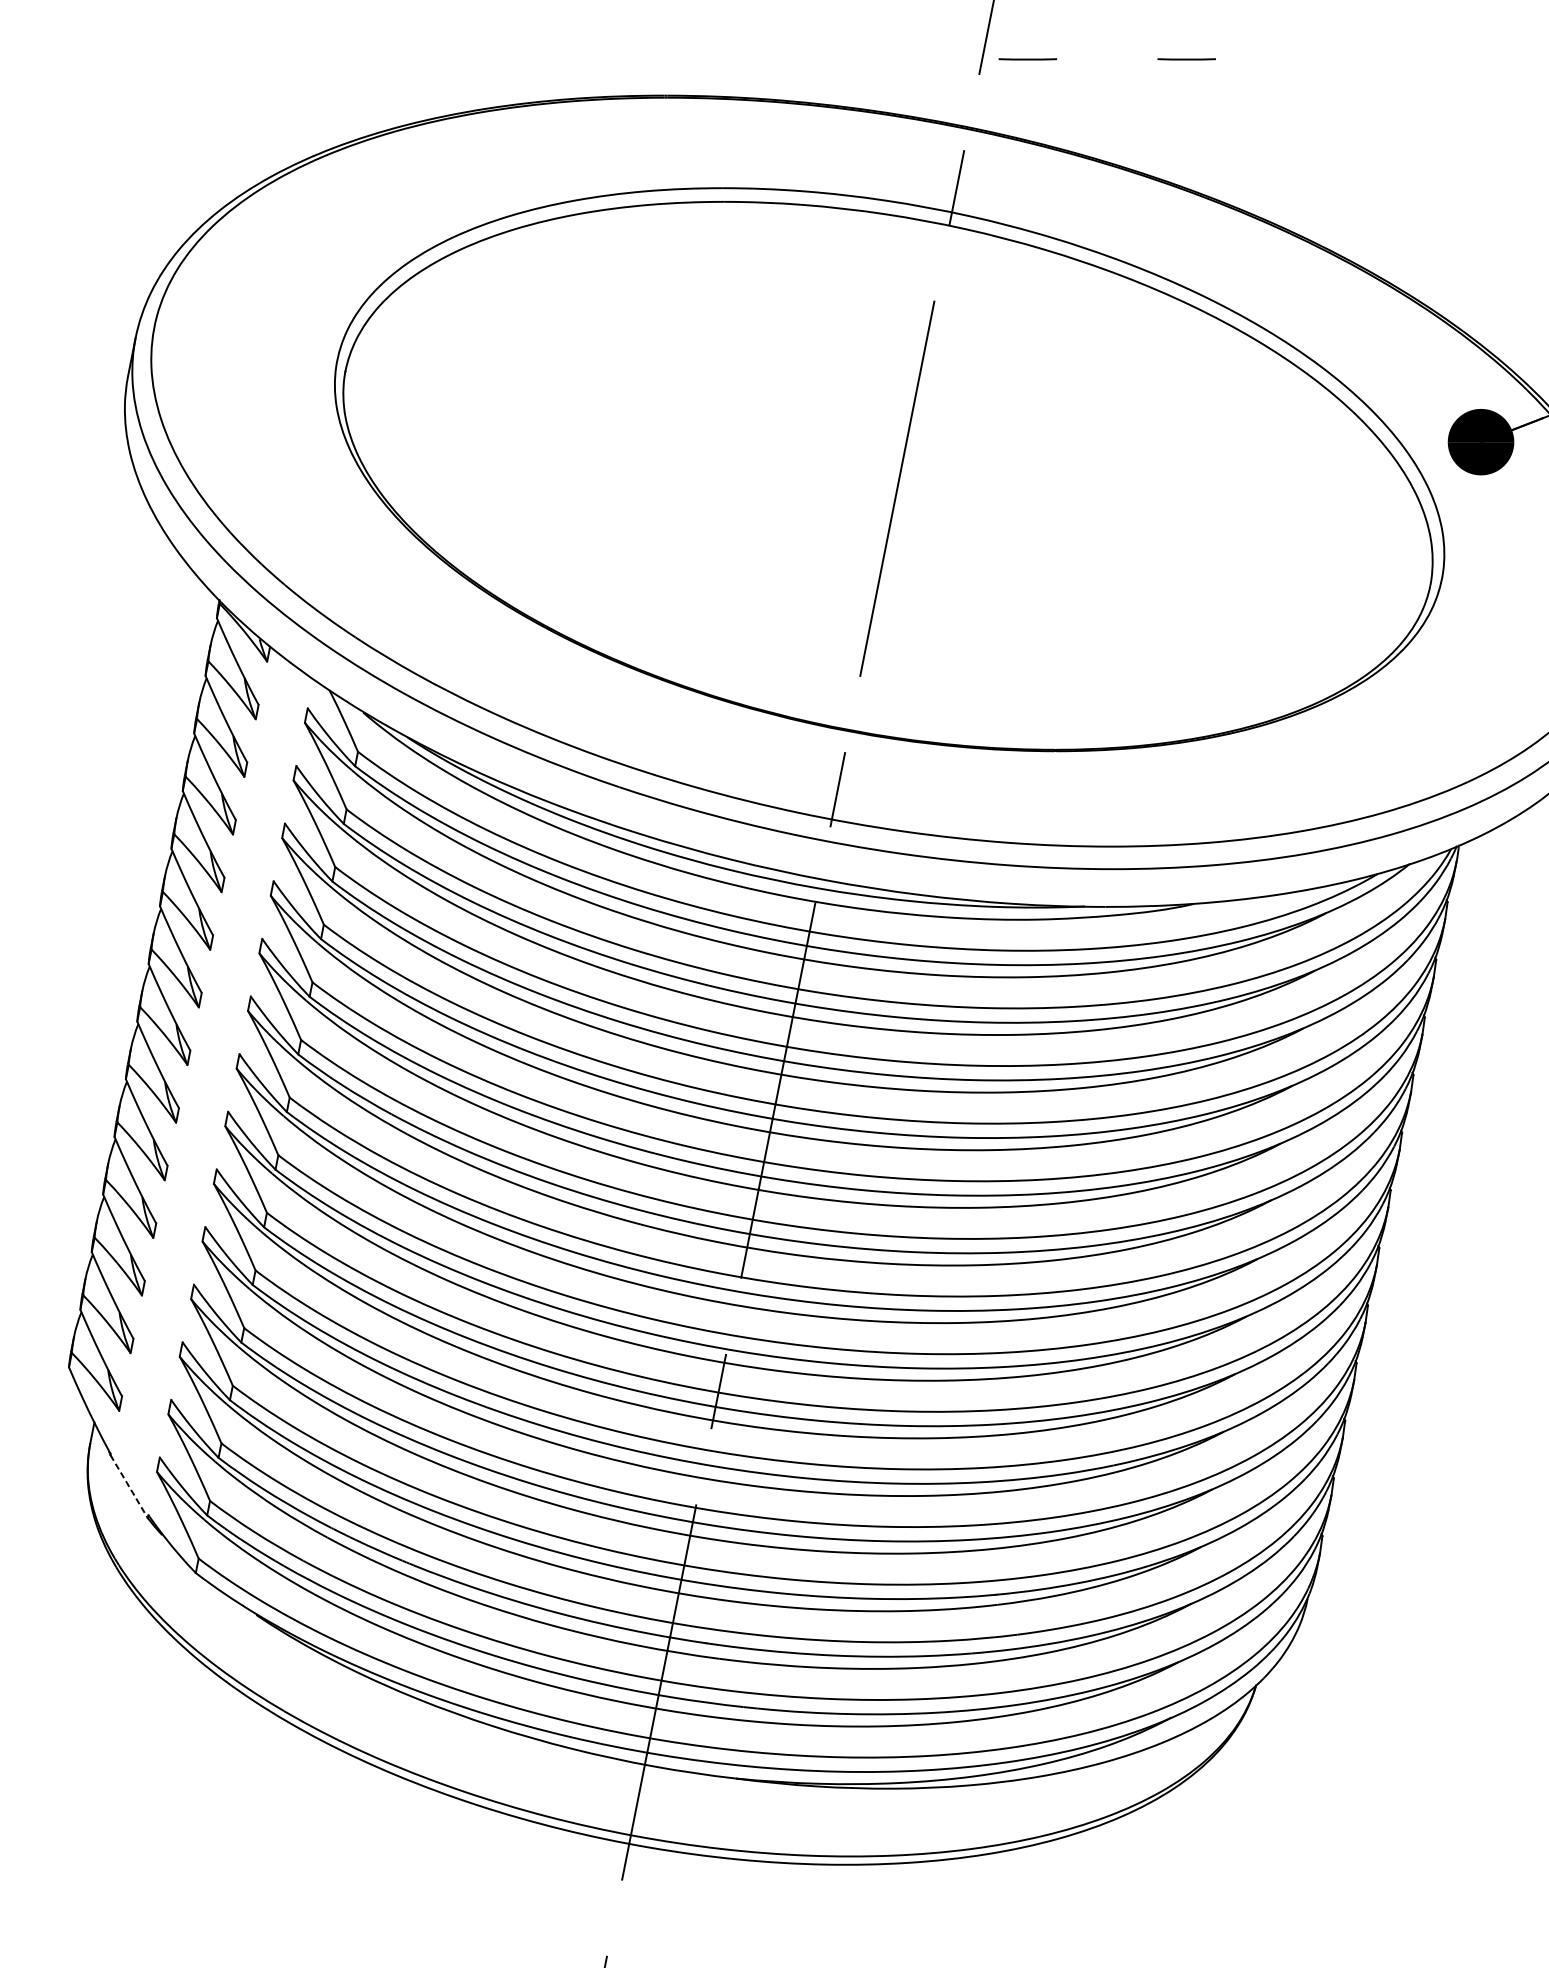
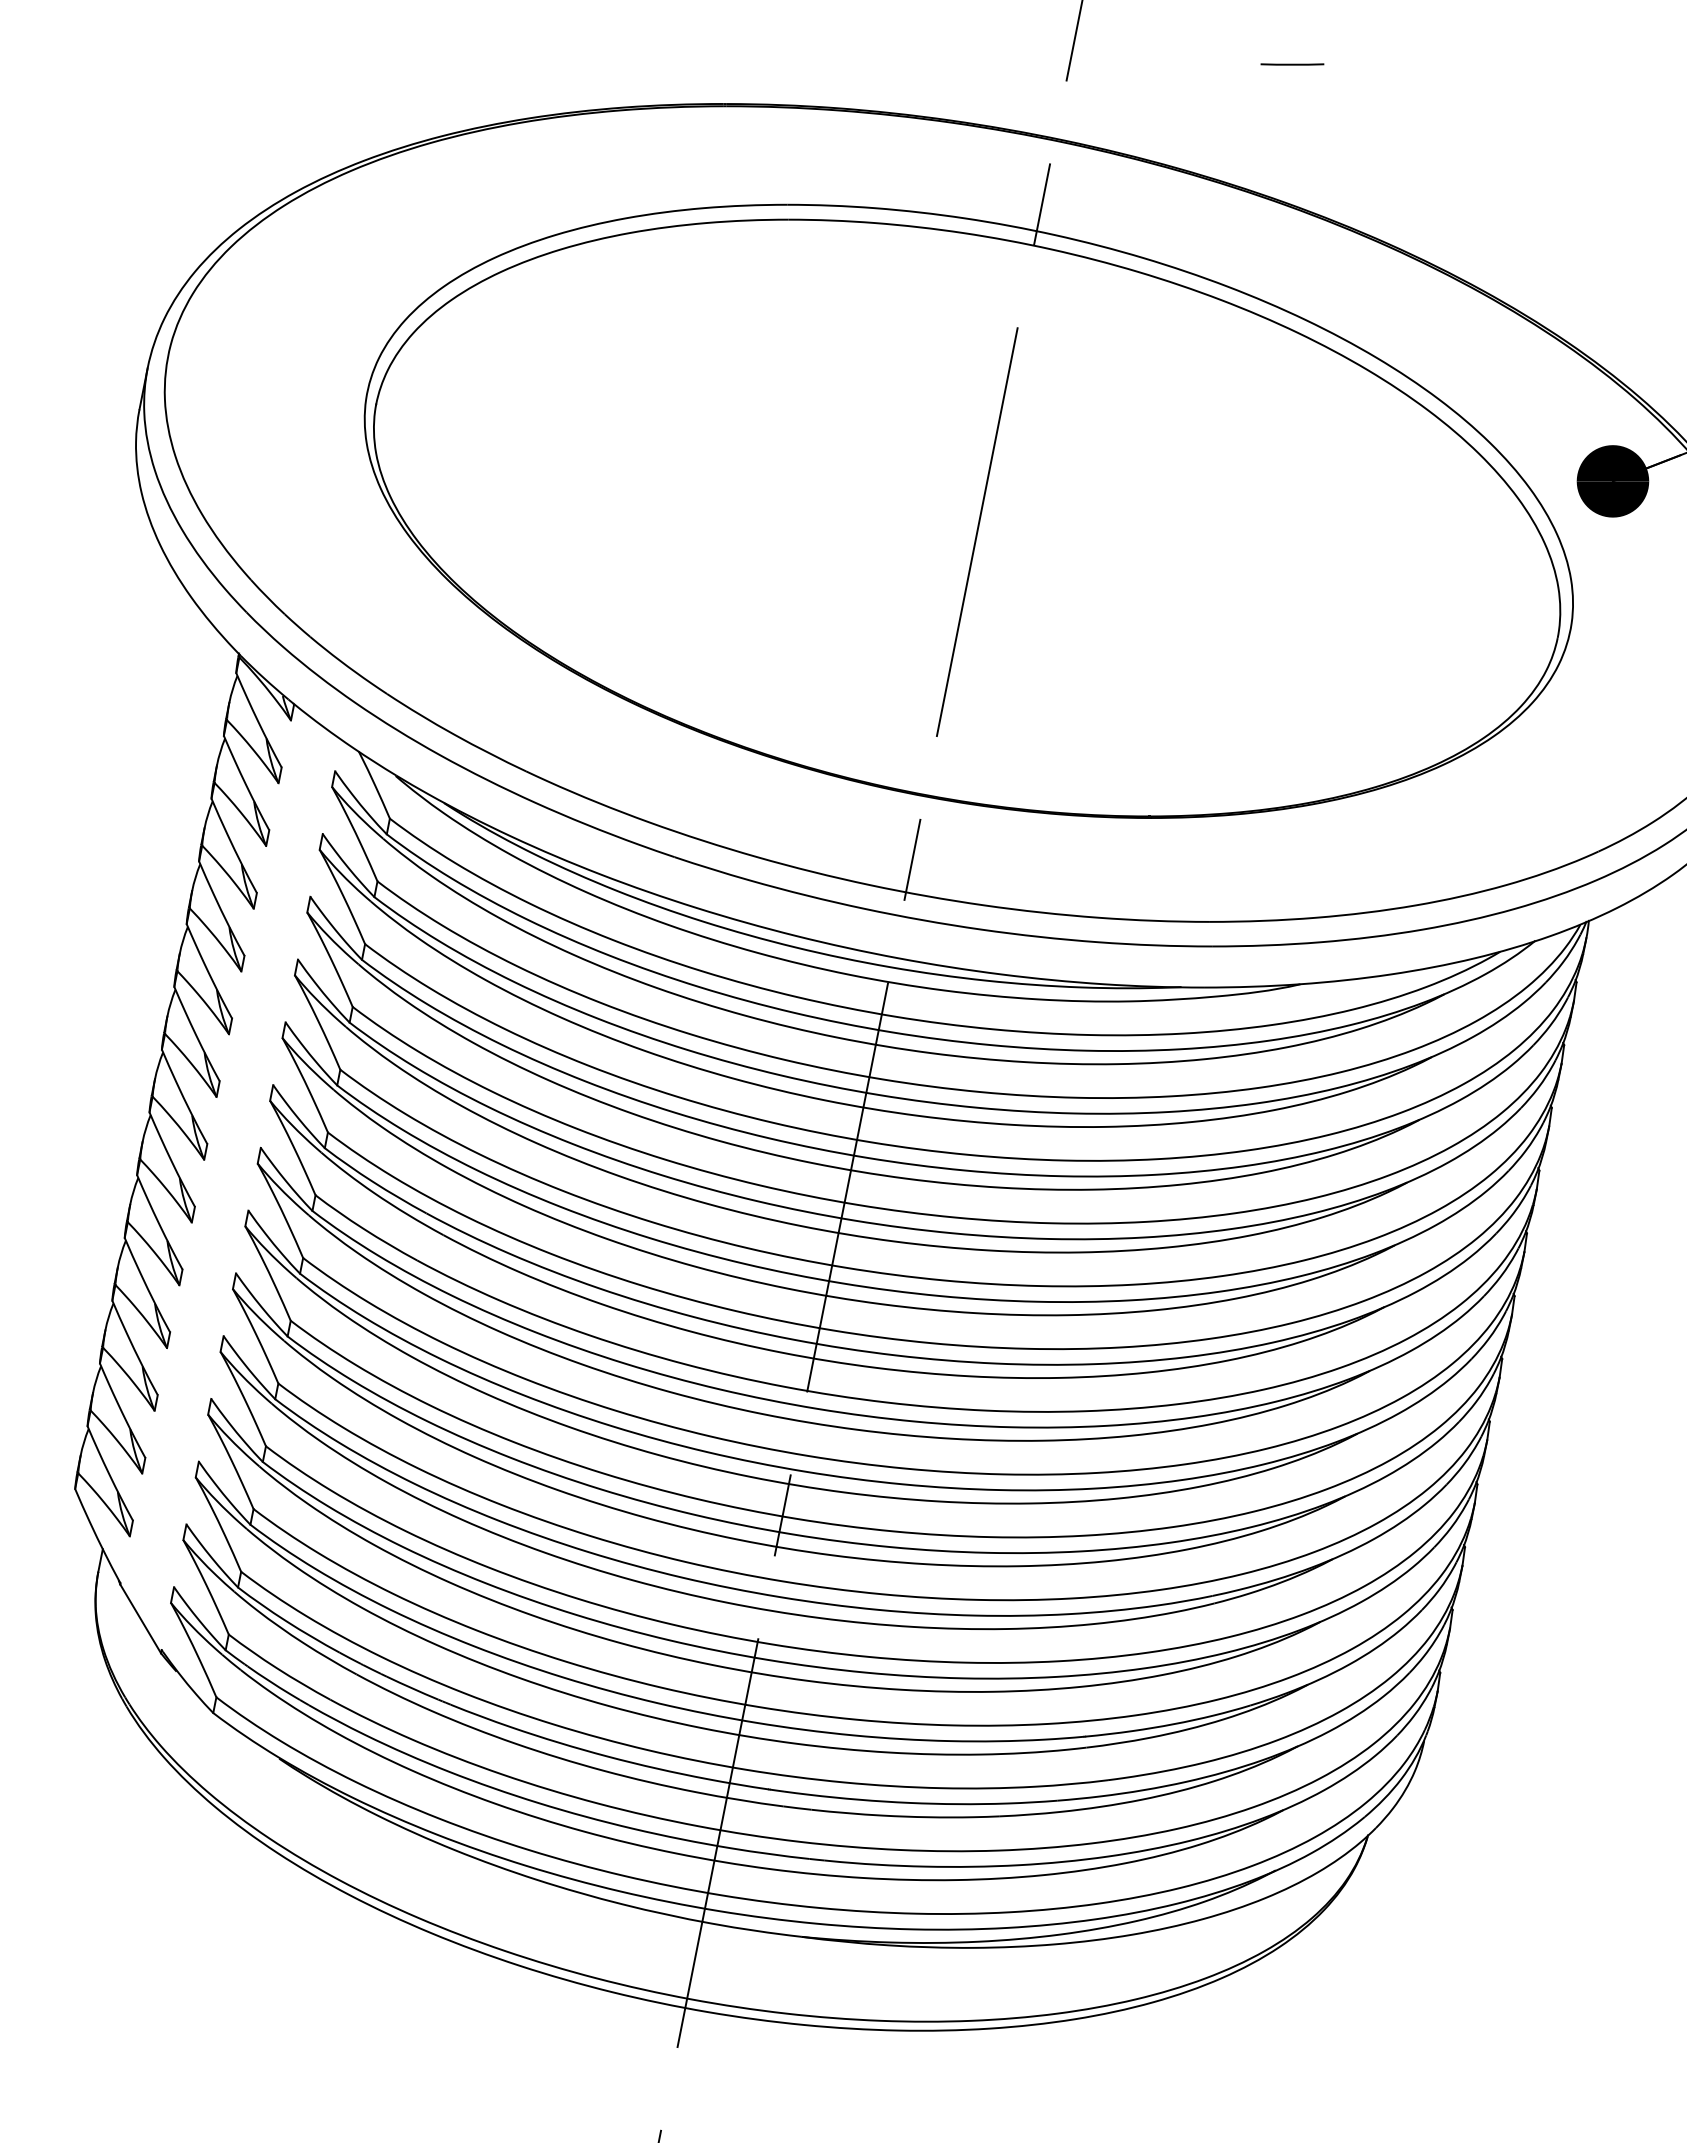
line: (1027, 59) -> (1119, 64), removed
line: (129, 1486) -> (140, 1618), dashed -> solid

